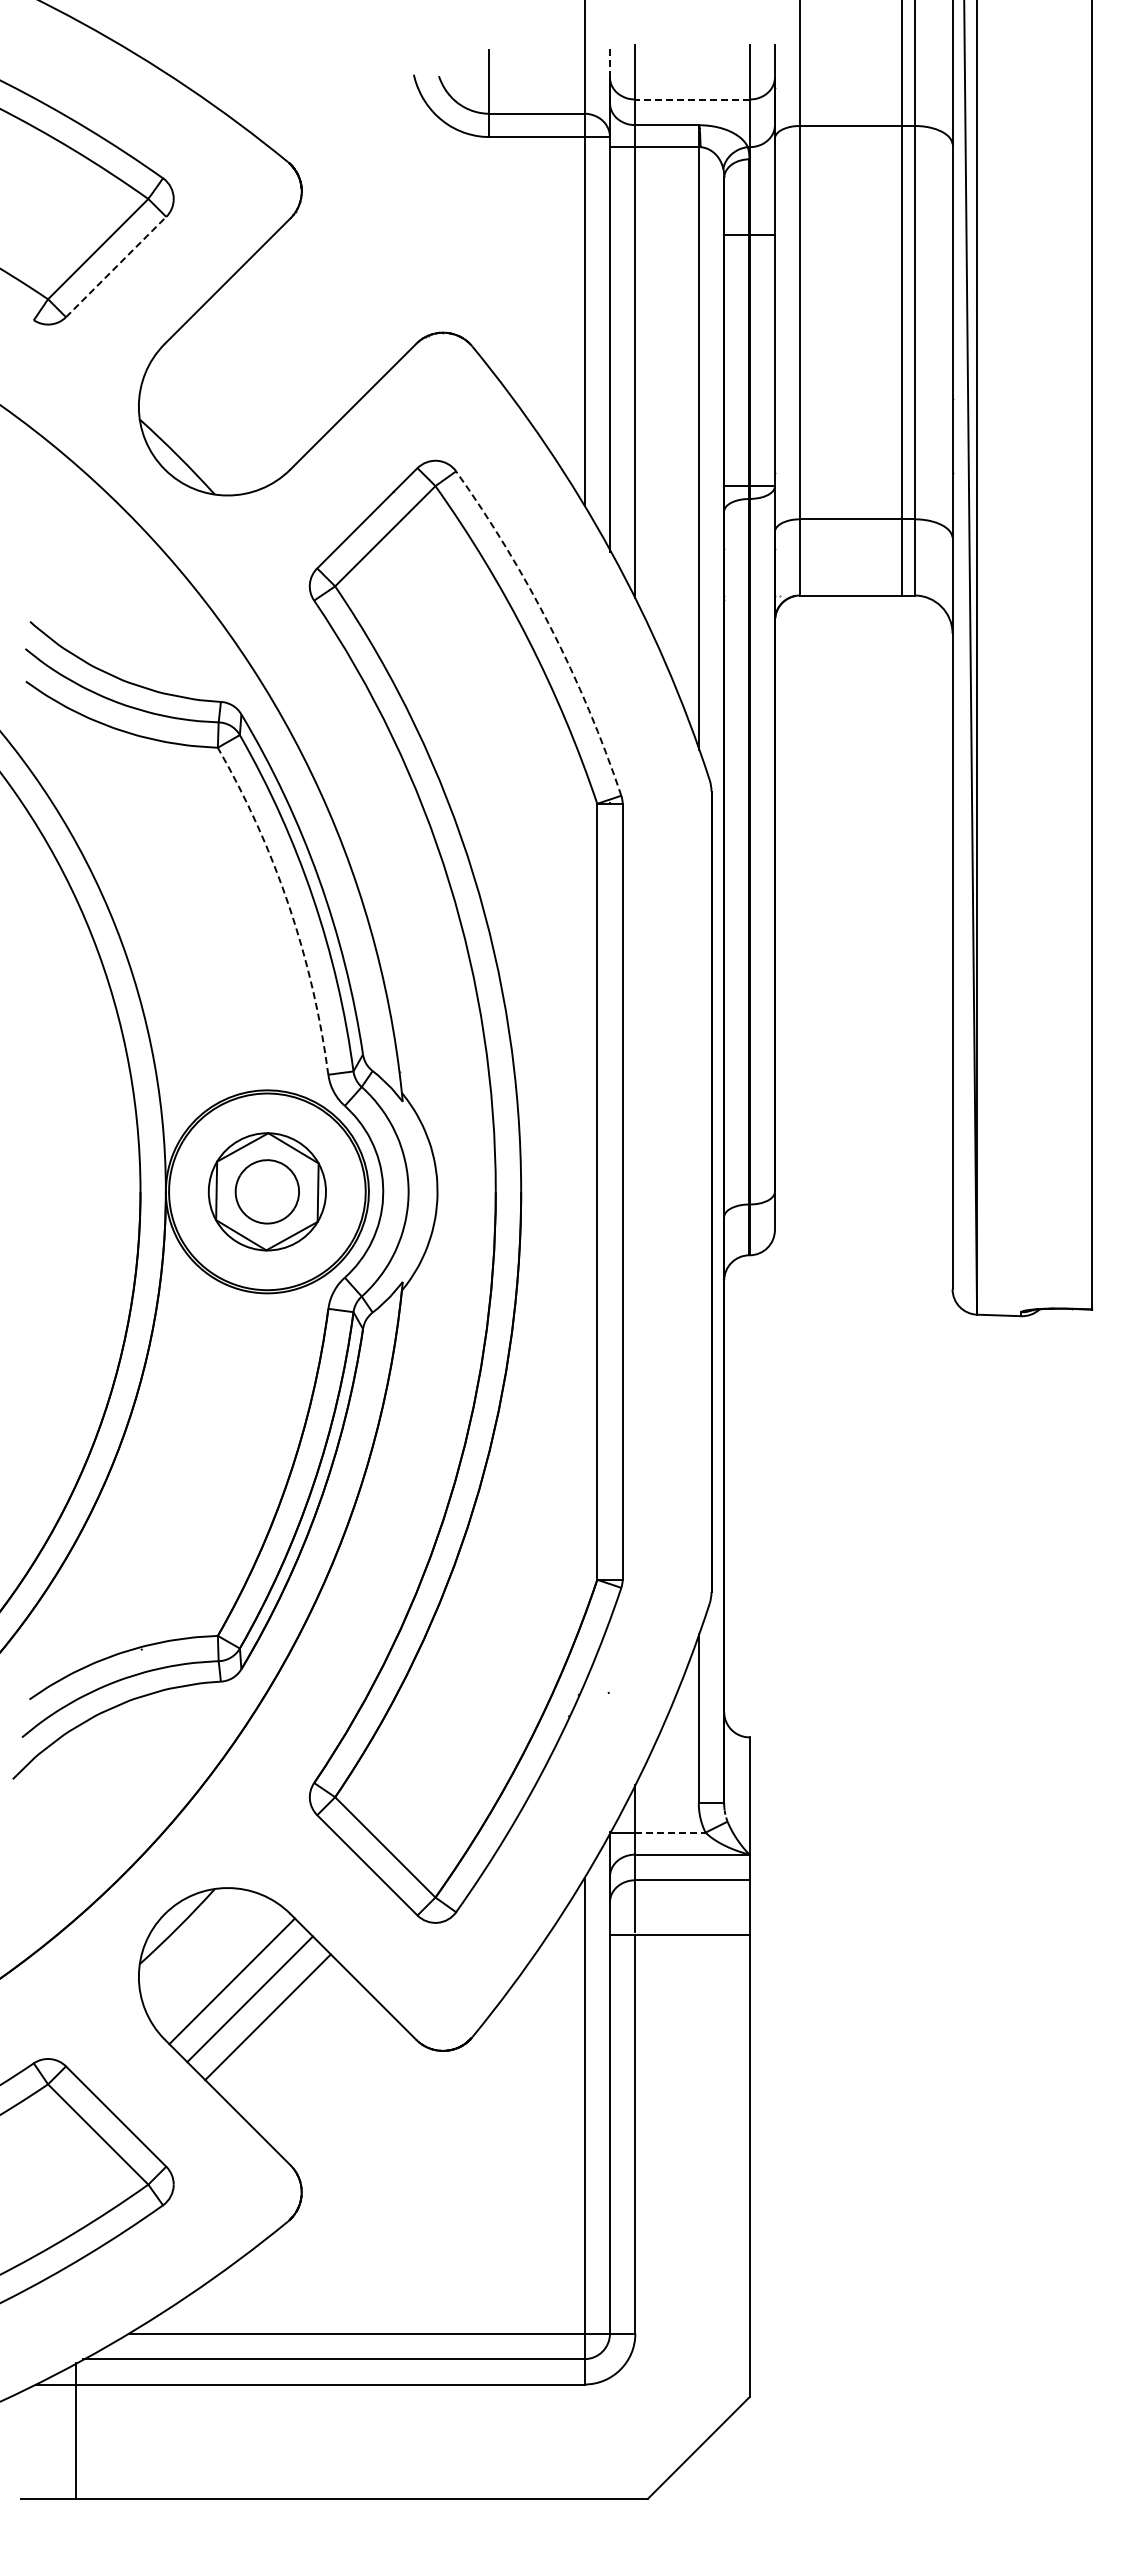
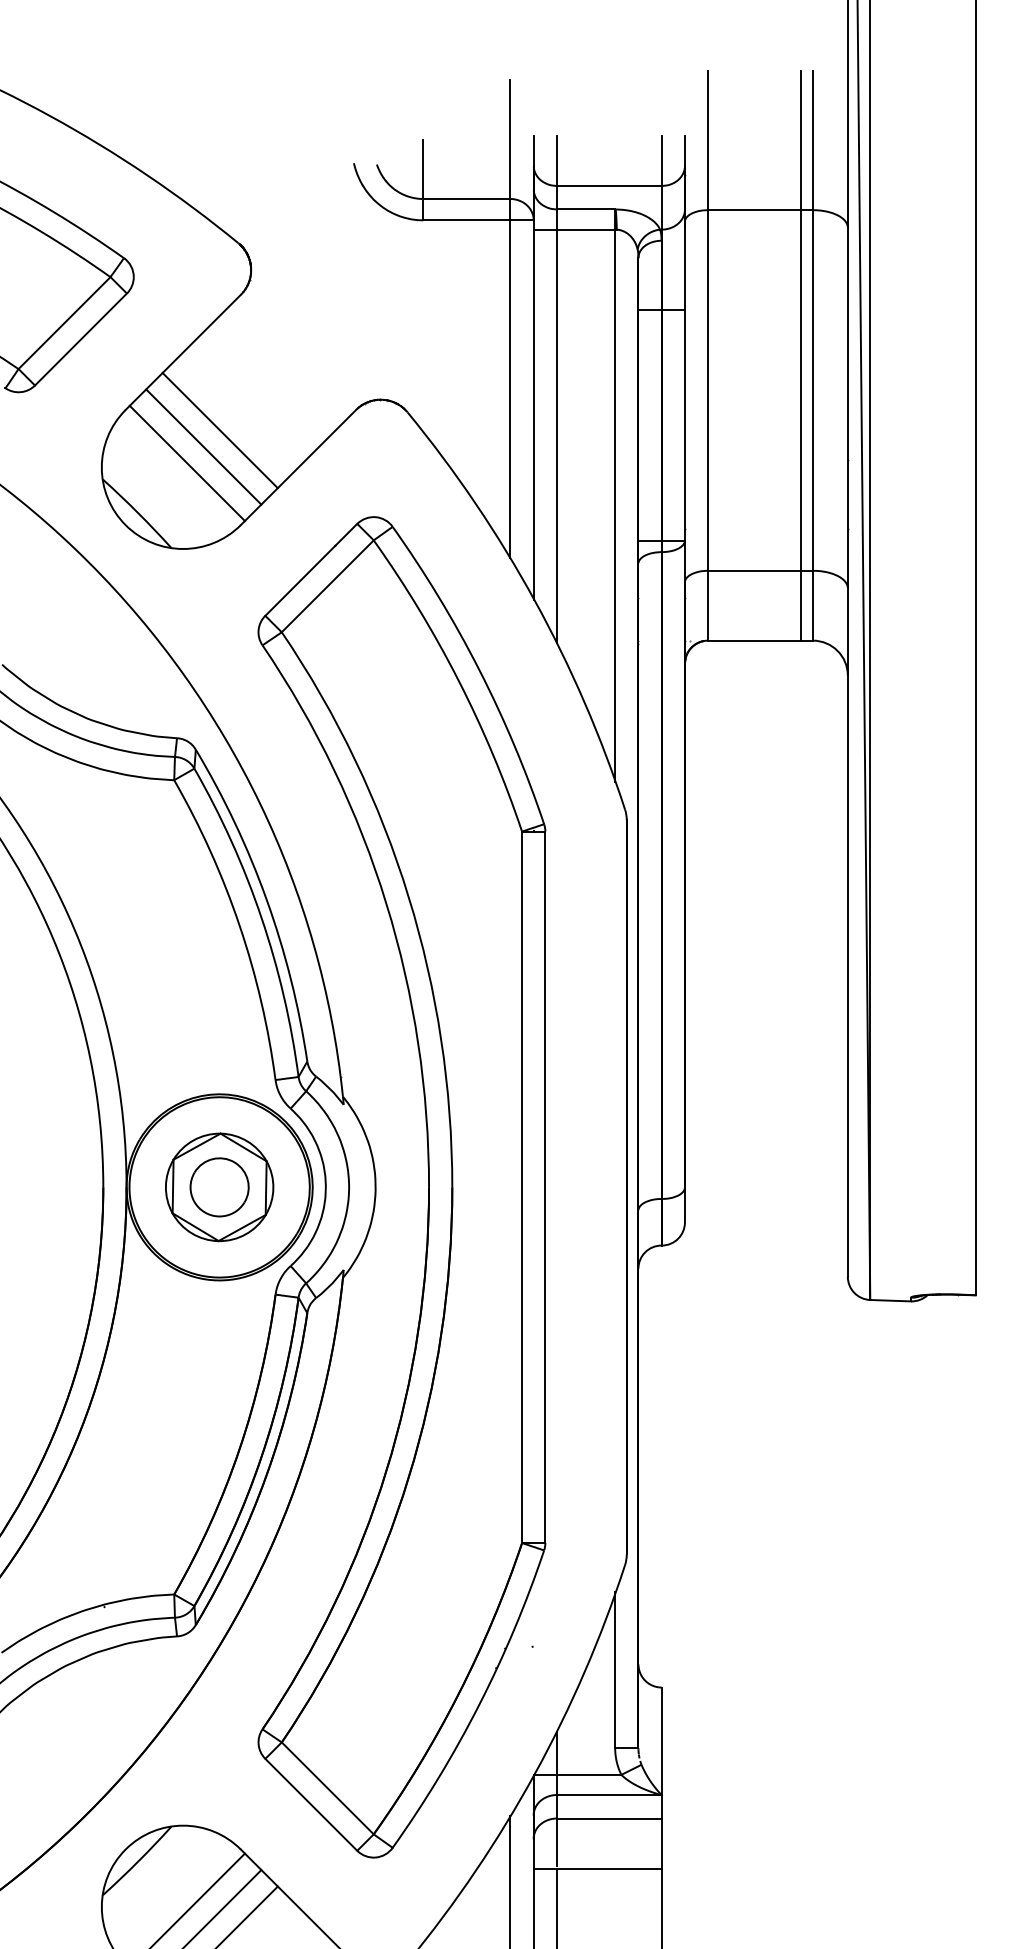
line: (609, 60) -> (533, 150), dashed -> solid
line: (692, 99) -> (609, 185), dashed -> solid
line: (116, 267) -> (81, 339), dashed -> solid
line: (267, 366) -> (219, 430), added
line: (249, 384) -> (203, 447), added
line: (232, 402) -> (187, 463), added
arc: (550, 627) -> (479, 669), dashed -> solid
arc: (289, 905) -> (239, 924), dashed -> solid
line: (670, 1832) -> (589, 1774), dashed -> solid

